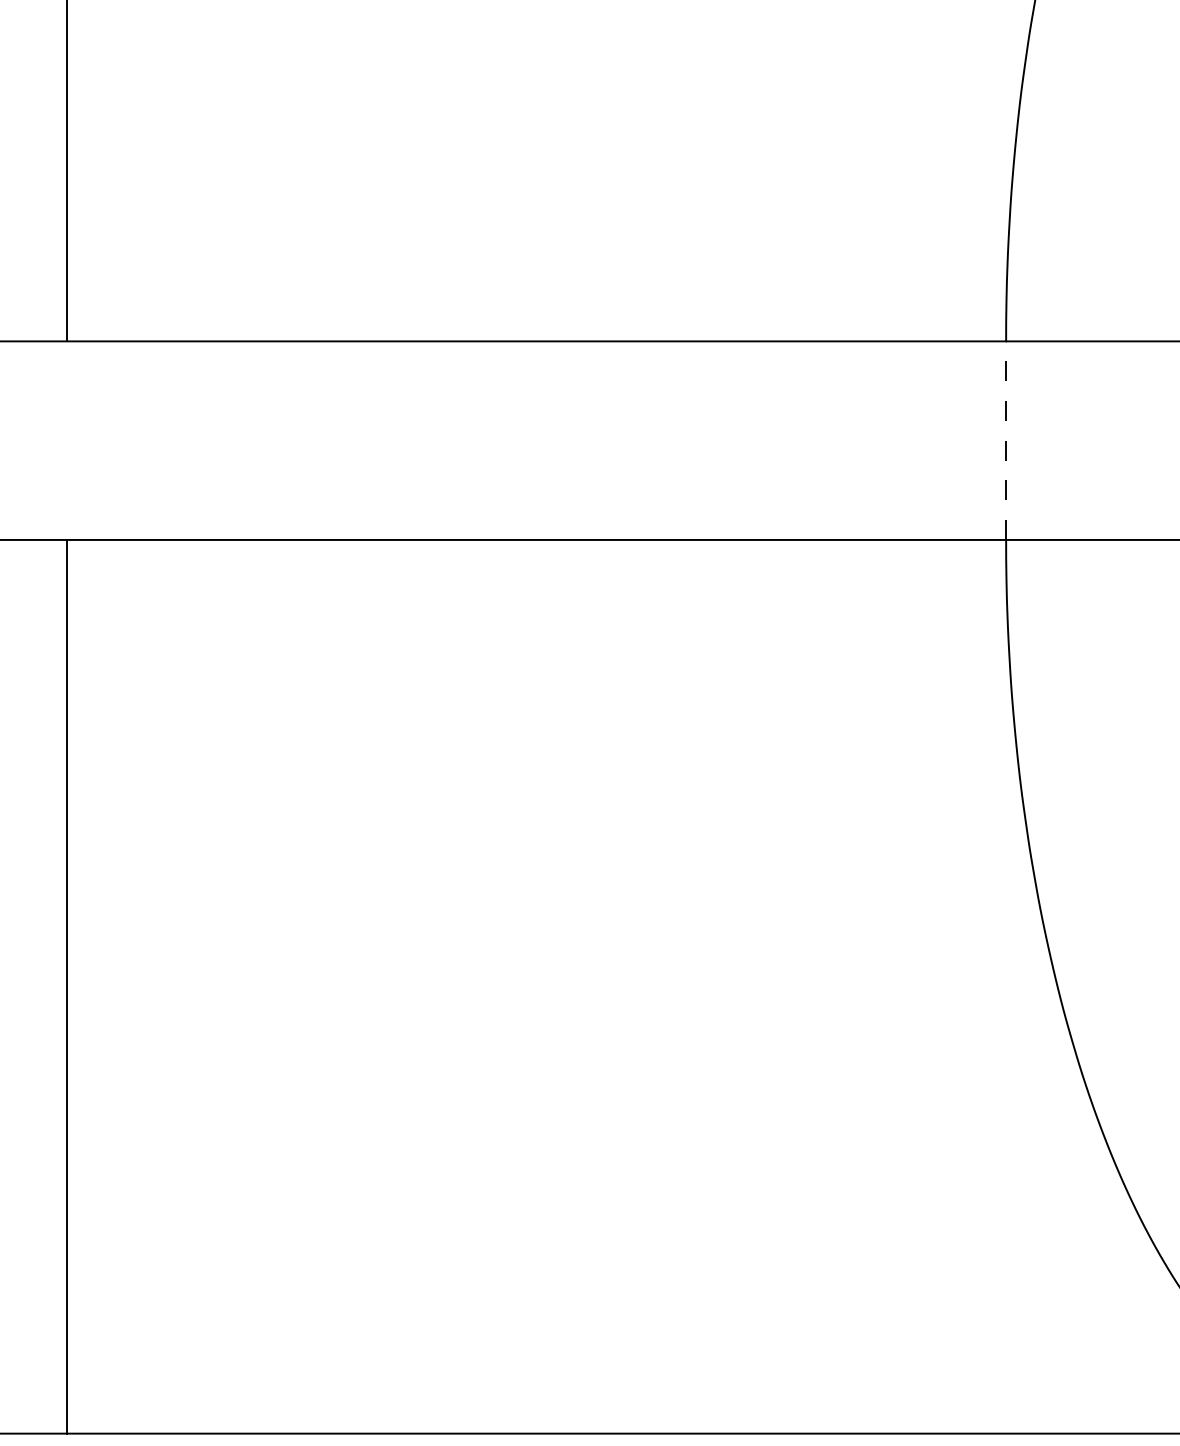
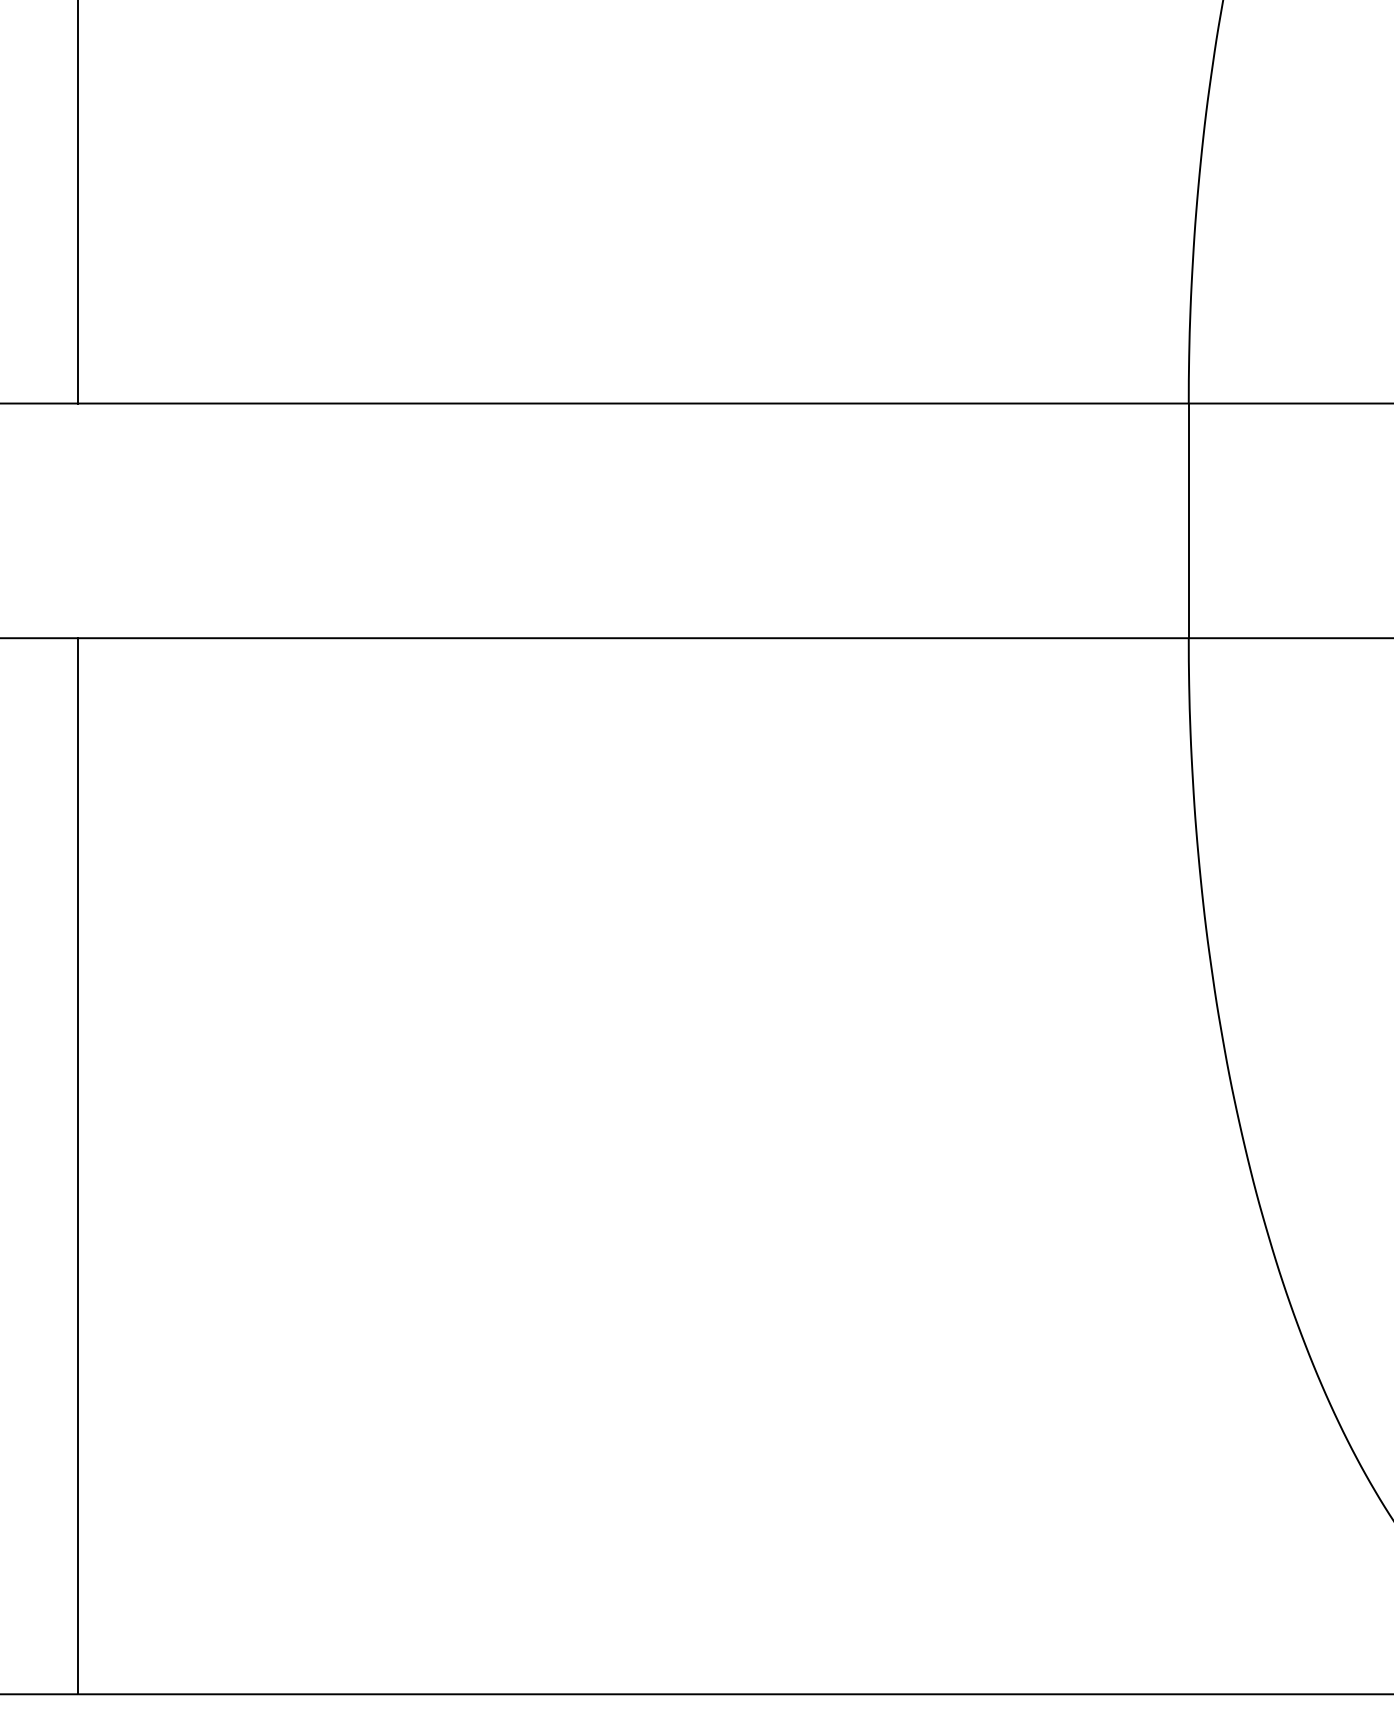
line: (1005, 440) -> (1188, 520), dashed -> solid

